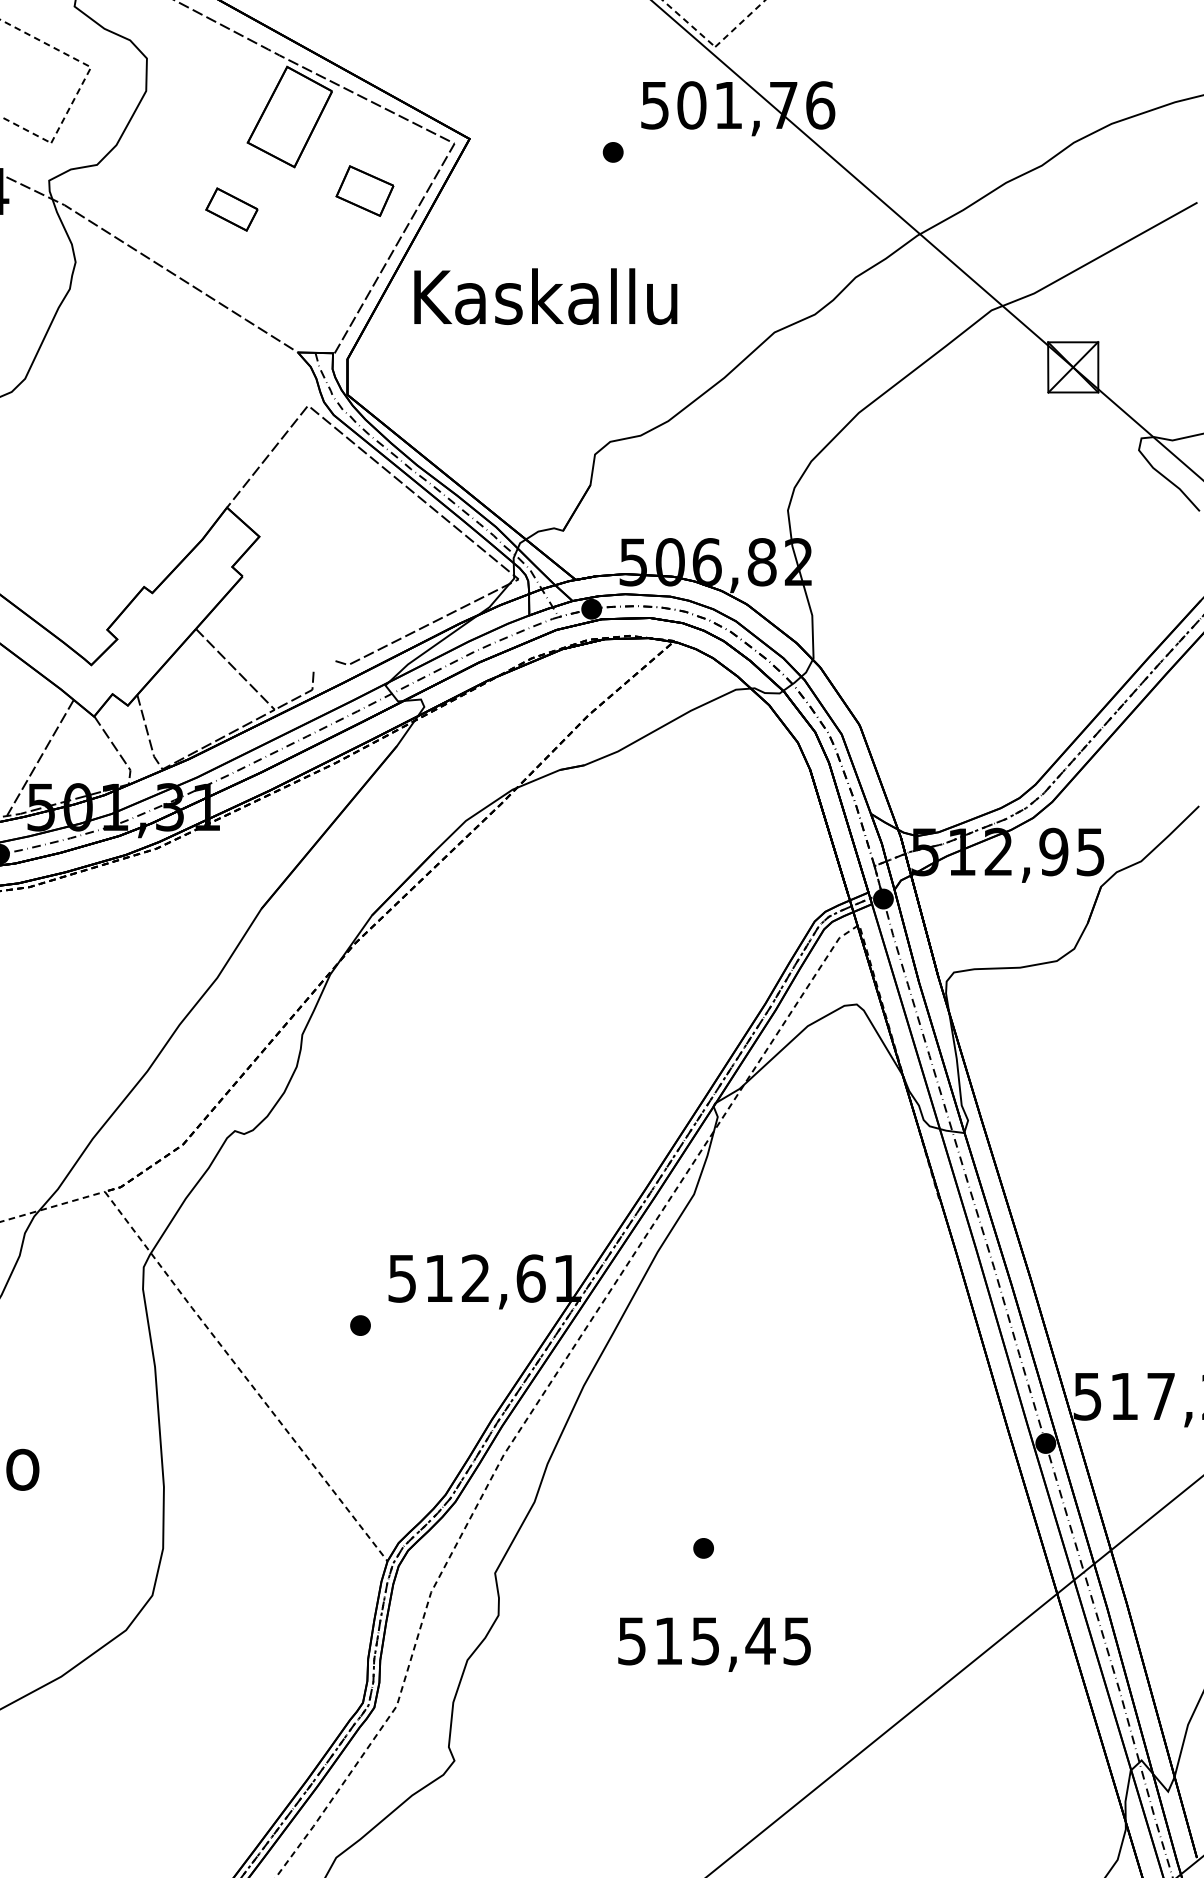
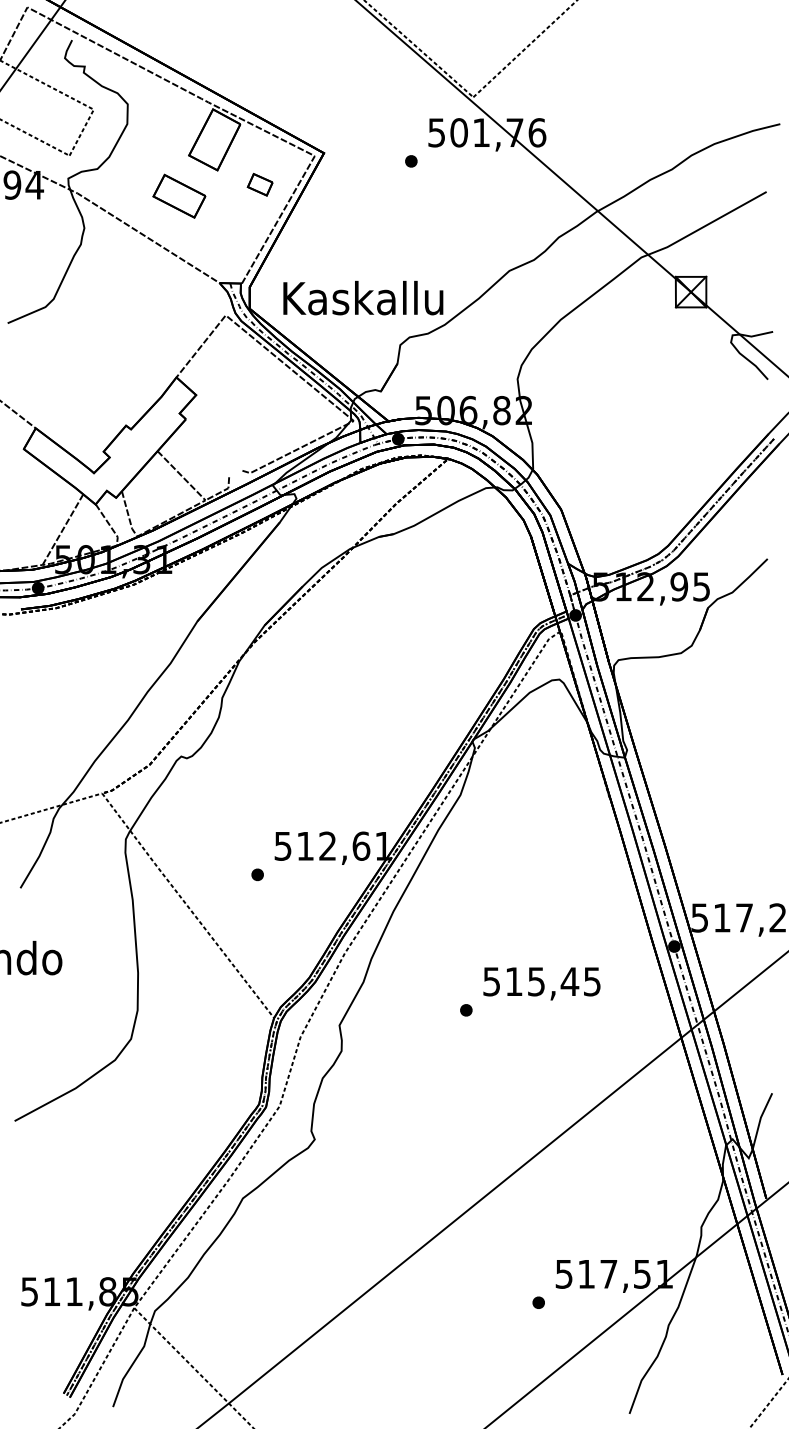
part: (363, 190) -> (259, 184), size x0.71
part: (231, 208) -> (179, 195), size x1.67
text: (546, 295) -> (363, 297), moved
text: (713, 1644) -> (541, 983), moved

